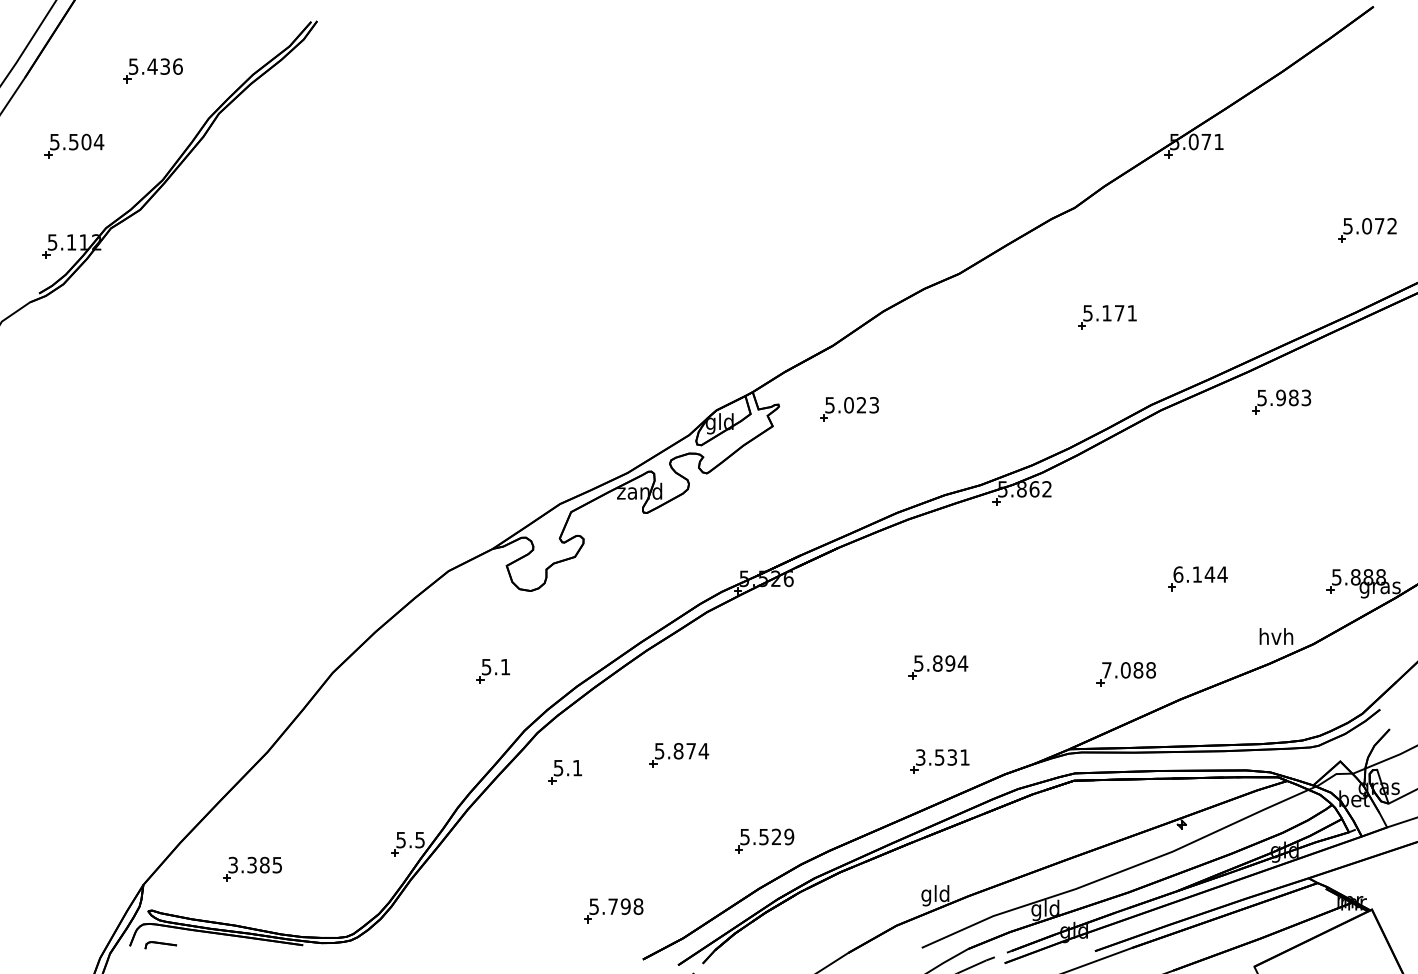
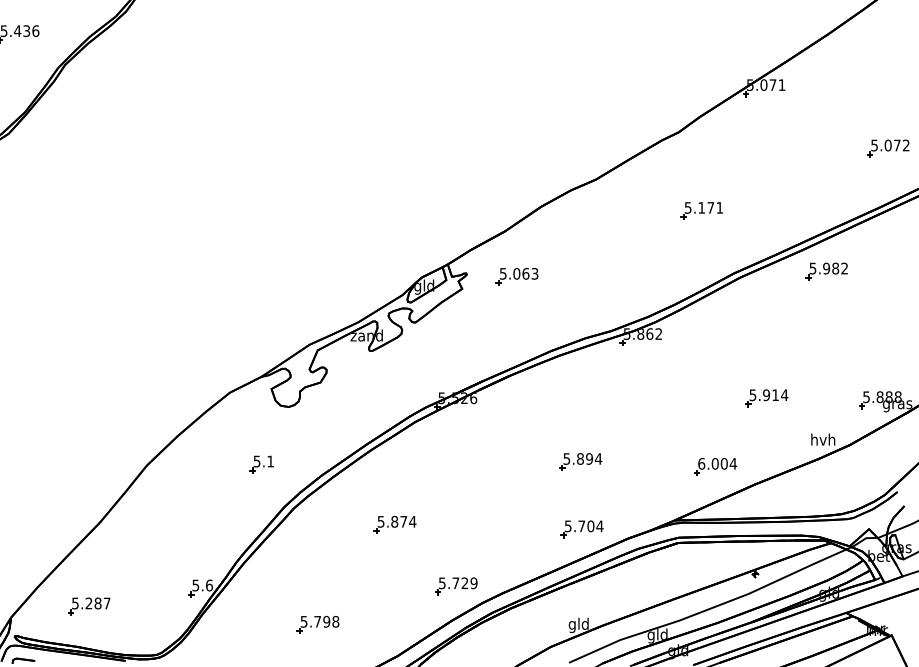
text: (1306, 398) -> (844, 269), 5.983 -> 5.982
text: (861, 405) -> (525, 274), 5.023 -> 5.063
text: (1194, 574) -> (764, 395), 6.144 -> 5.914
text: (1129, 670) -> (717, 463), 7.088 -> 6.004
text: (943, 757) -> (584, 526), 3.531 -> 5.704
part: (564, 772) -> (312, 537), removed
text: (763, 837) -> (455, 583), 5.529 -> 5.729
text: (420, 839) -> (209, 585), 5.5 -> 5.6
text: (254, 864) -> (90, 603), 3.385 -> 5.287
part: (613, 910) -> (317, 624), moved

